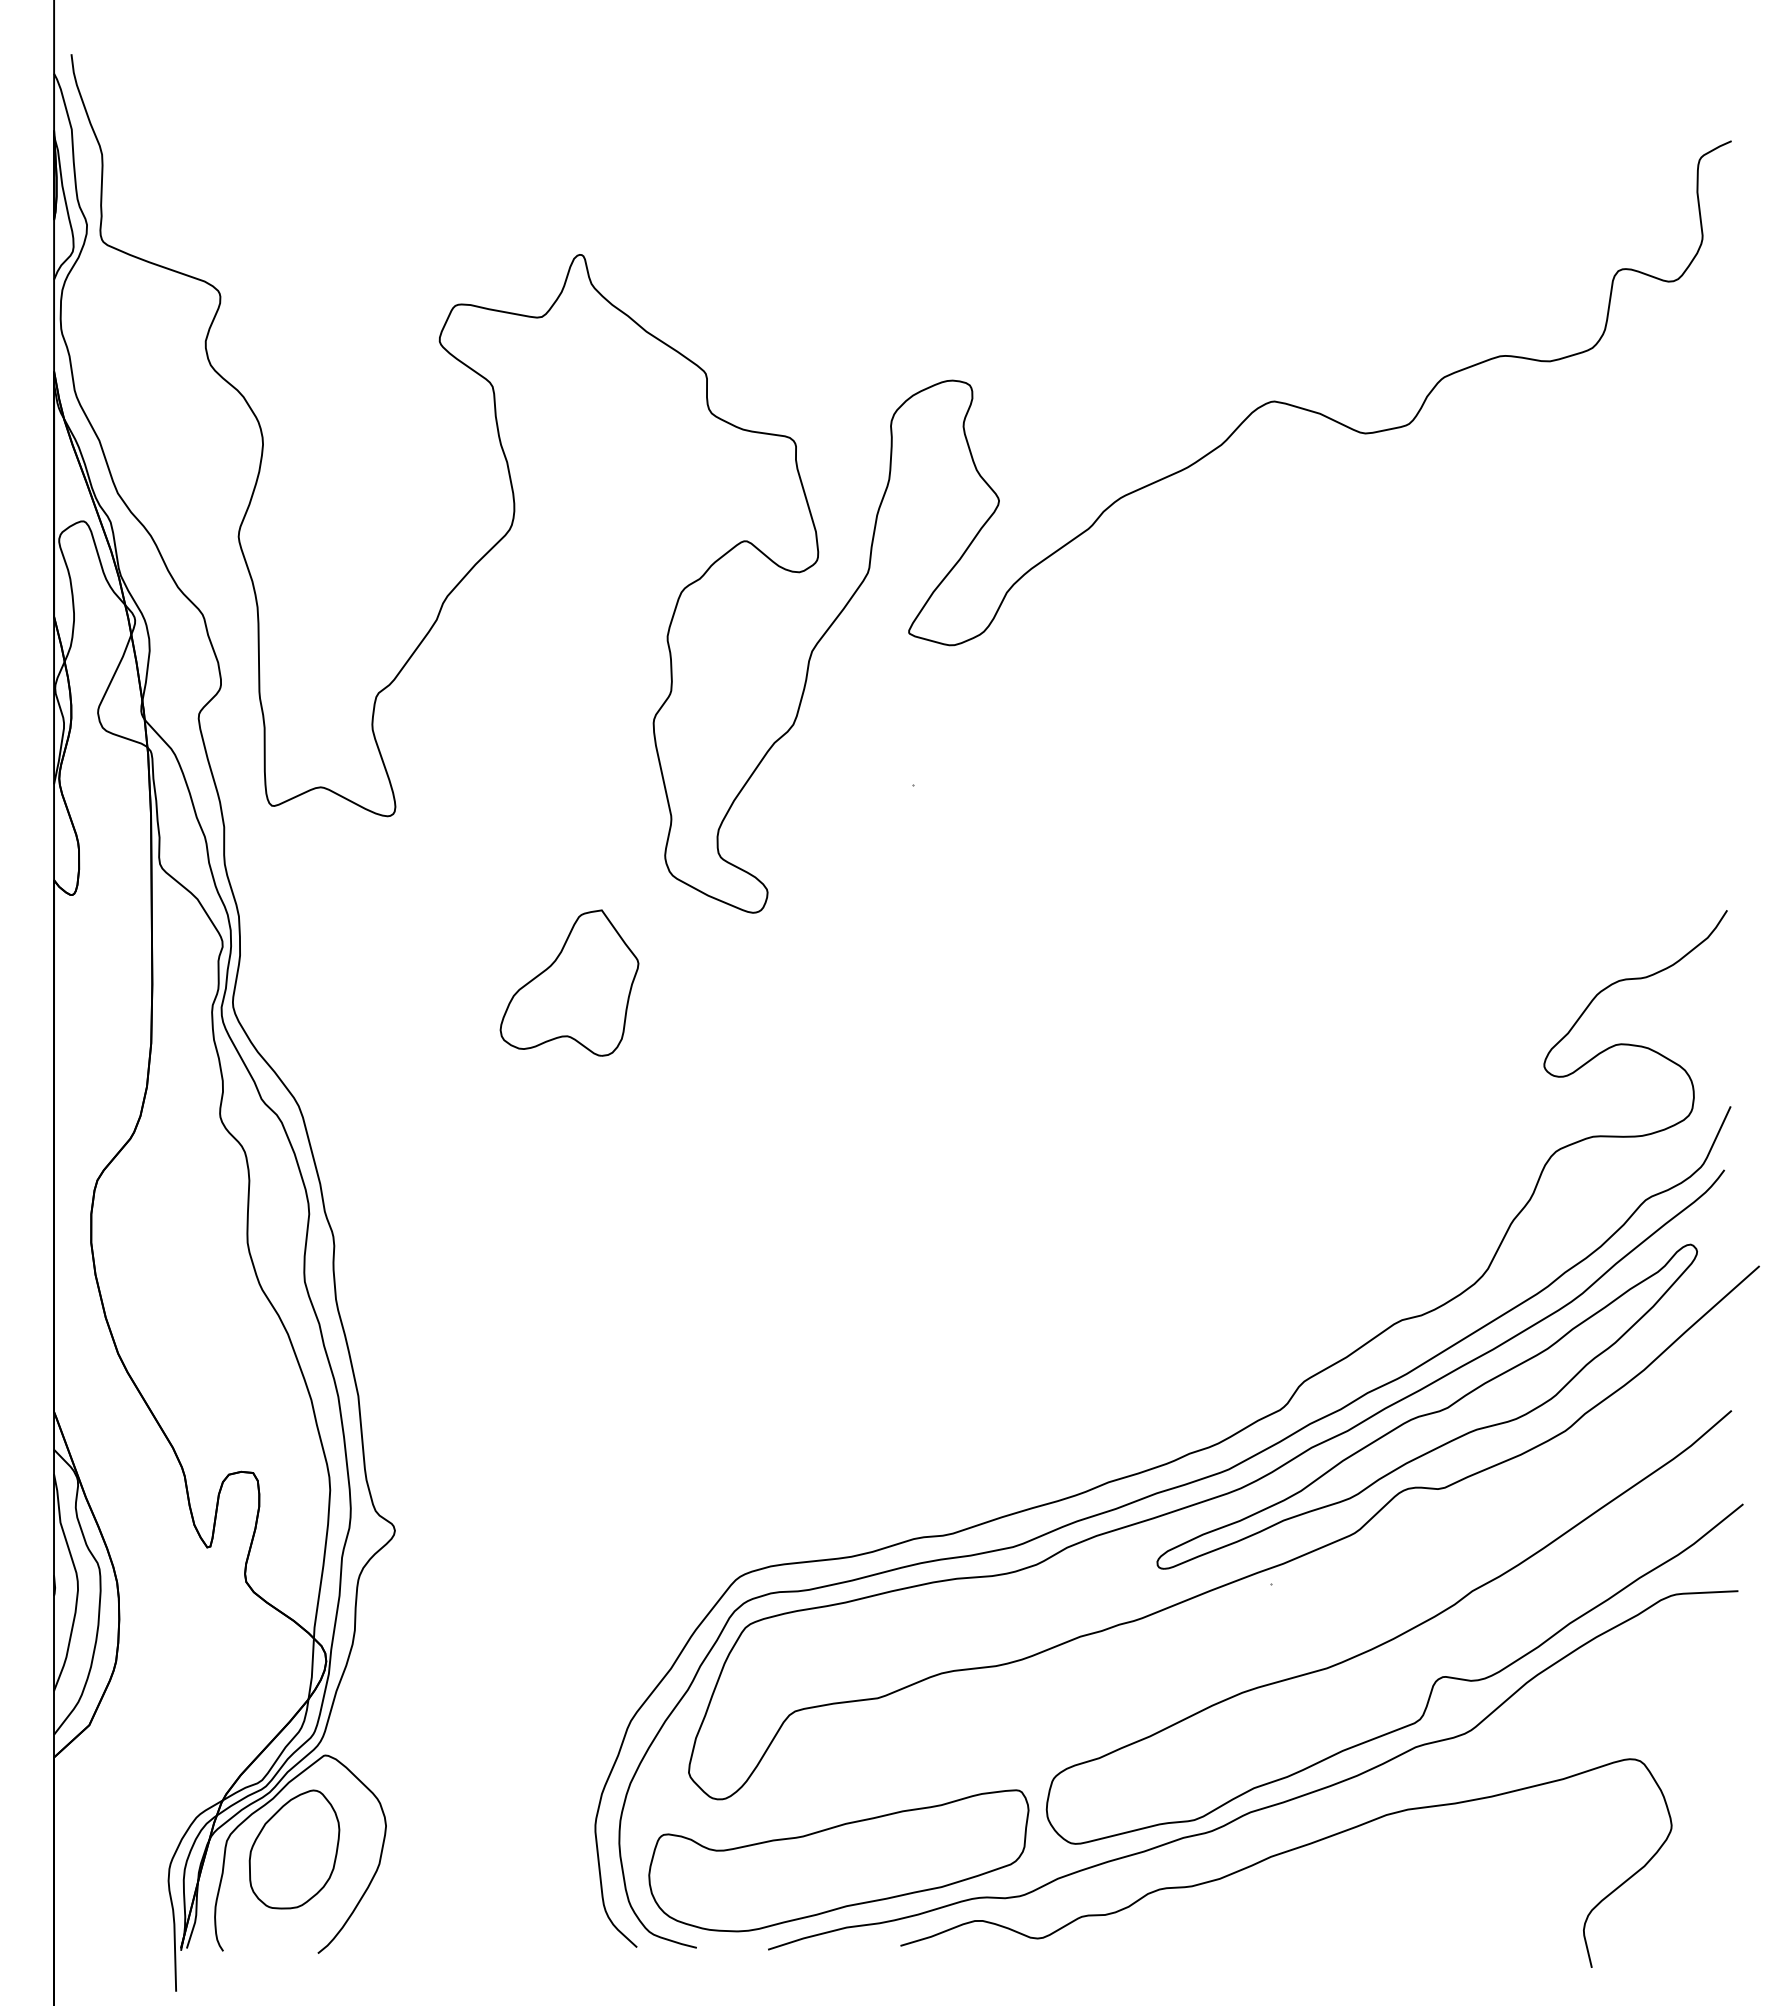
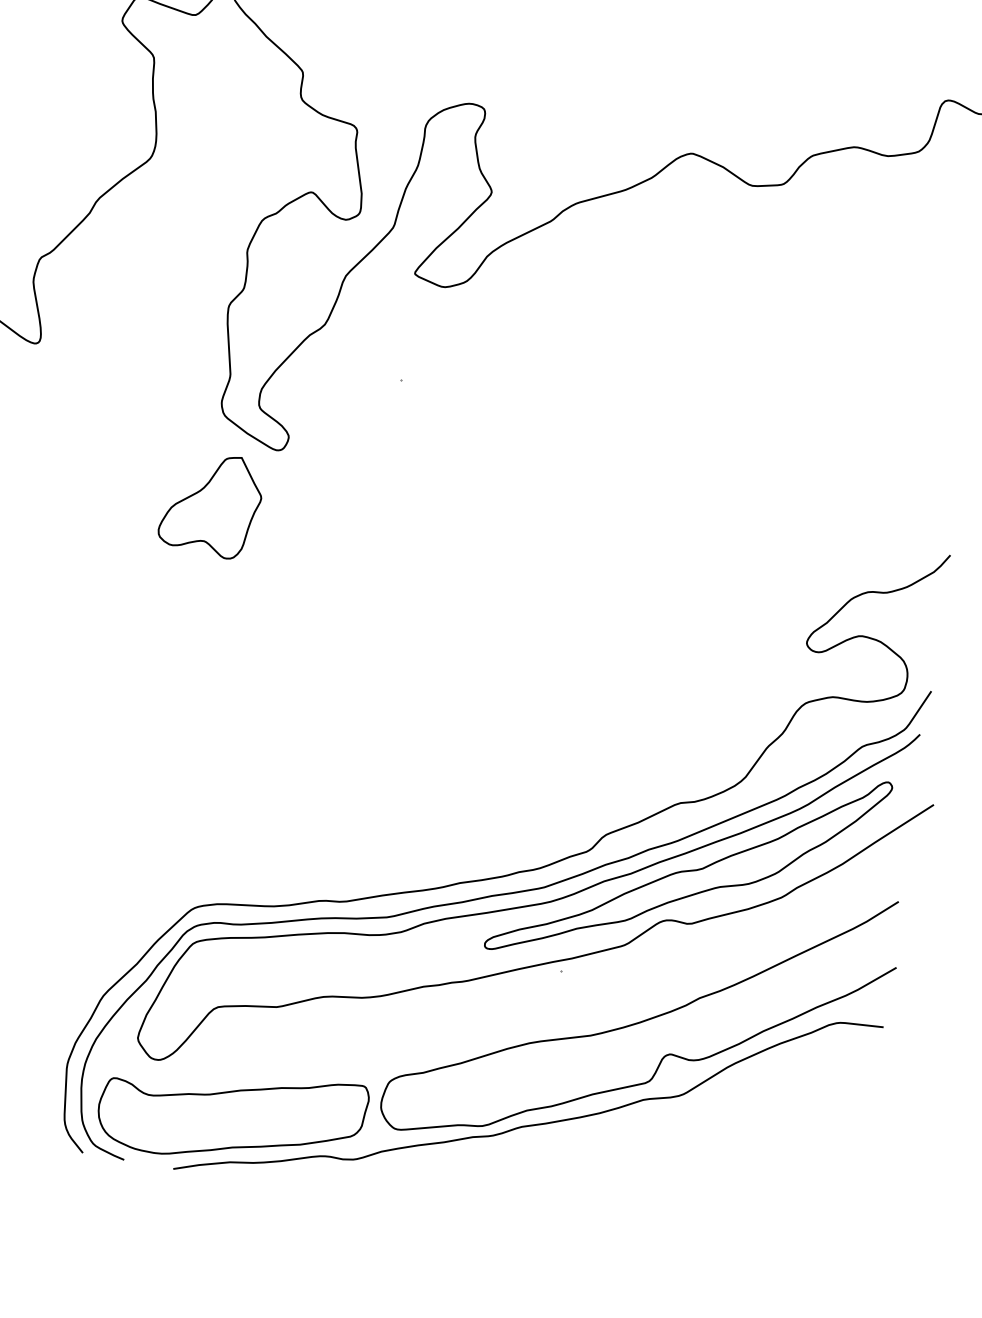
part: (569, 982) -> (211, 504), moved
curve: (1284, 1853) -> (540, 1159), removed

